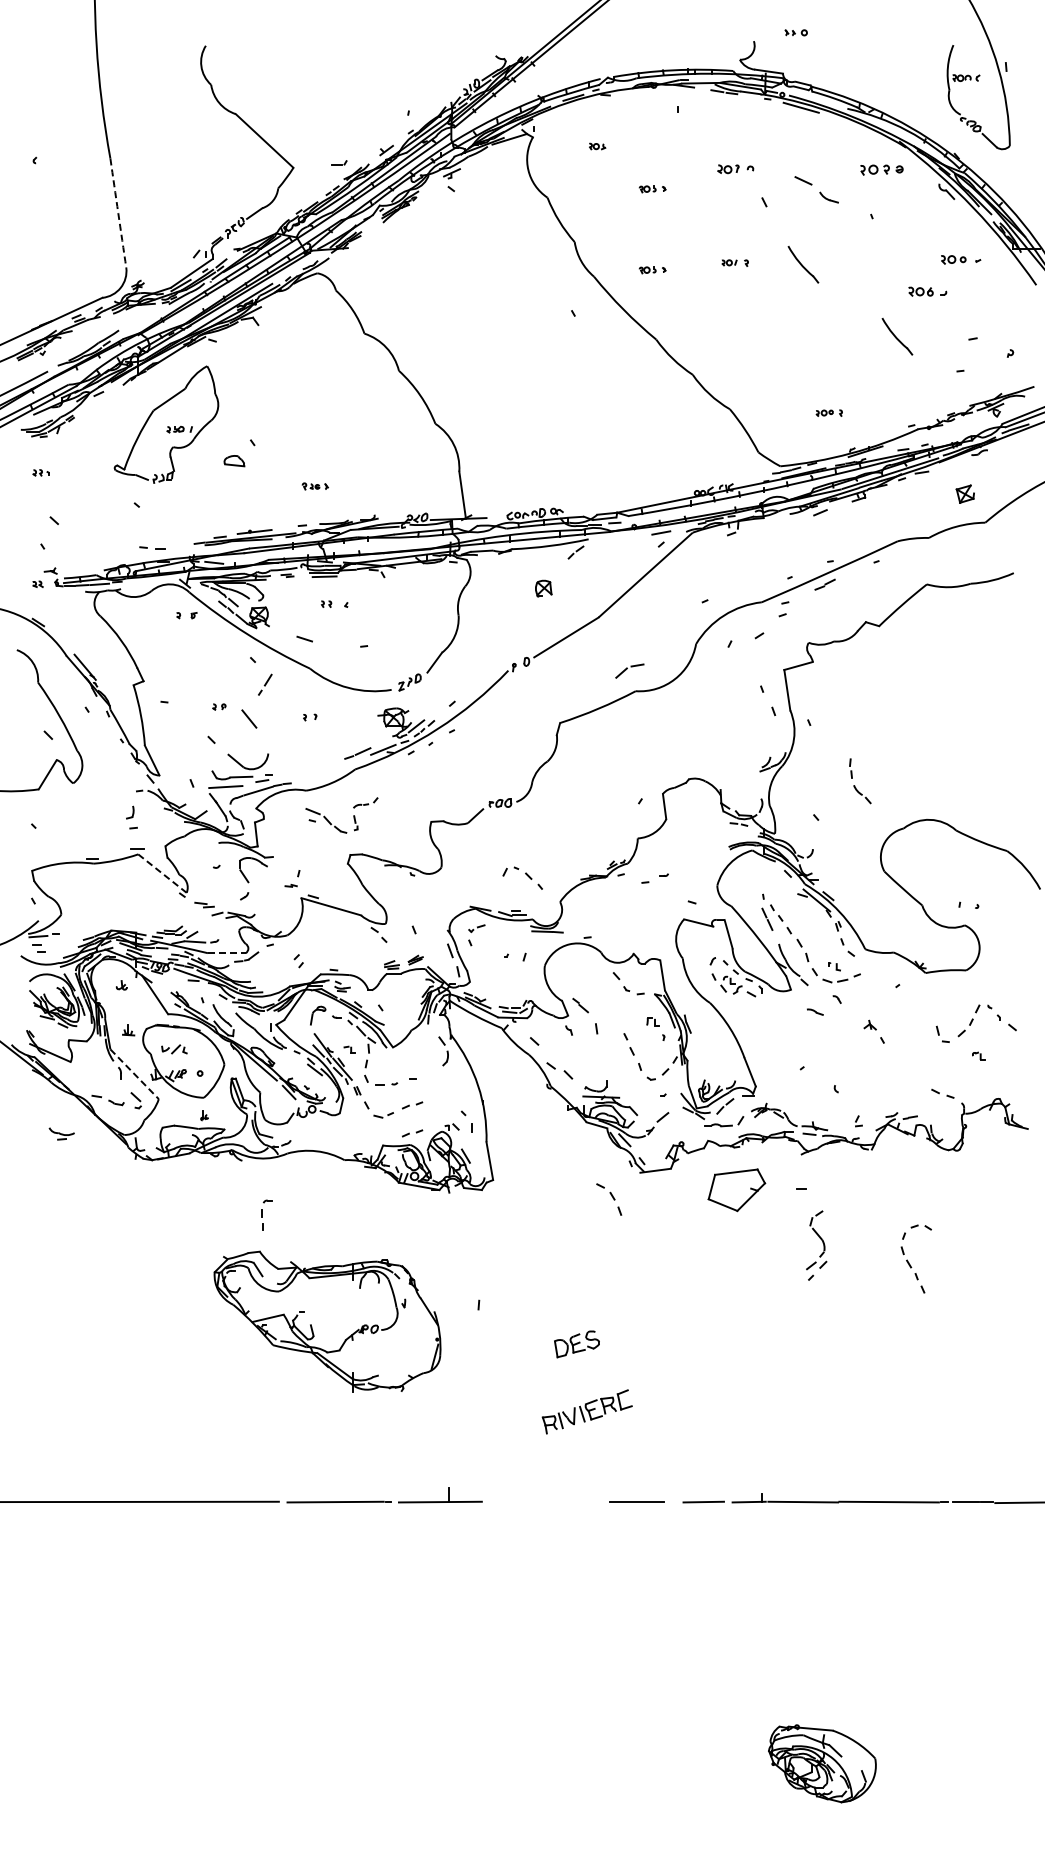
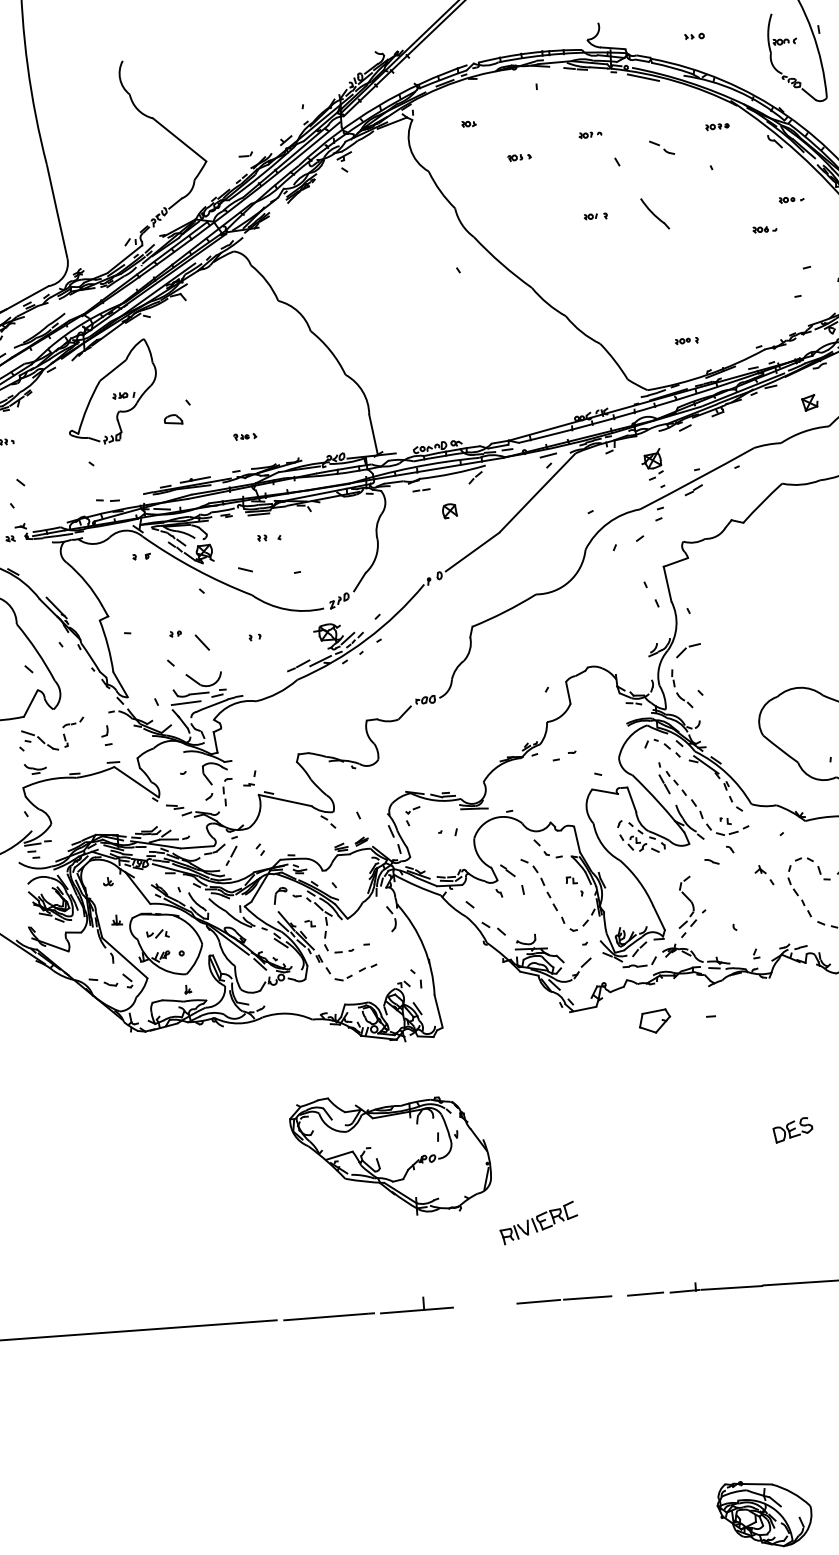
part: (795, 32) -> (693, 36), moved
part: (735, 168) -> (590, 134), size x0.71
part: (881, 170) -> (717, 127), size x0.62
part: (816, 189) -> (661, 147), size x0.62
arc: (118, 213) -> (57, 211), dashed -> solid
part: (960, 259) -> (791, 199), size x0.71
part: (652, 270) -> (524, 228), removed
part: (928, 291) -> (765, 229), size x0.71
part: (897, 336) -> (741, 270), removed
part: (779, 551) -> (652, 464), added
line: (511, 562) -> (420, 490), added
part: (629, 670) -> (688, 650), moved
line: (265, 684) -> (231, 855), moved
part: (855, 785) -> (678, 692), moved
part: (335, 825) -> (48, 743), moved
line: (162, 873) -> (136, 782), dashed -> solid
part: (522, 877) -> (662, 747), moved
line: (226, 953) -> (197, 847), dashed -> solid
line: (134, 1074) -> (124, 958), dashed -> solid
part: (61, 1133) -> (35, 768), moved
part: (412, 1133) -> (369, 992), removed
part: (736, 1190) -> (654, 1021), size x0.62
part: (609, 1199) -> (533, 872), moved
part: (266, 1214) -> (228, 791), moved
part: (822, 1243) -> (691, 904), moved
part: (909, 1262) -> (796, 891), moved
part: (327, 1321) -> (391, 1154), moved
part: (576, 1344) -> (792, 1130), moved
line: (580, 1501) -> (538, 1301), added

